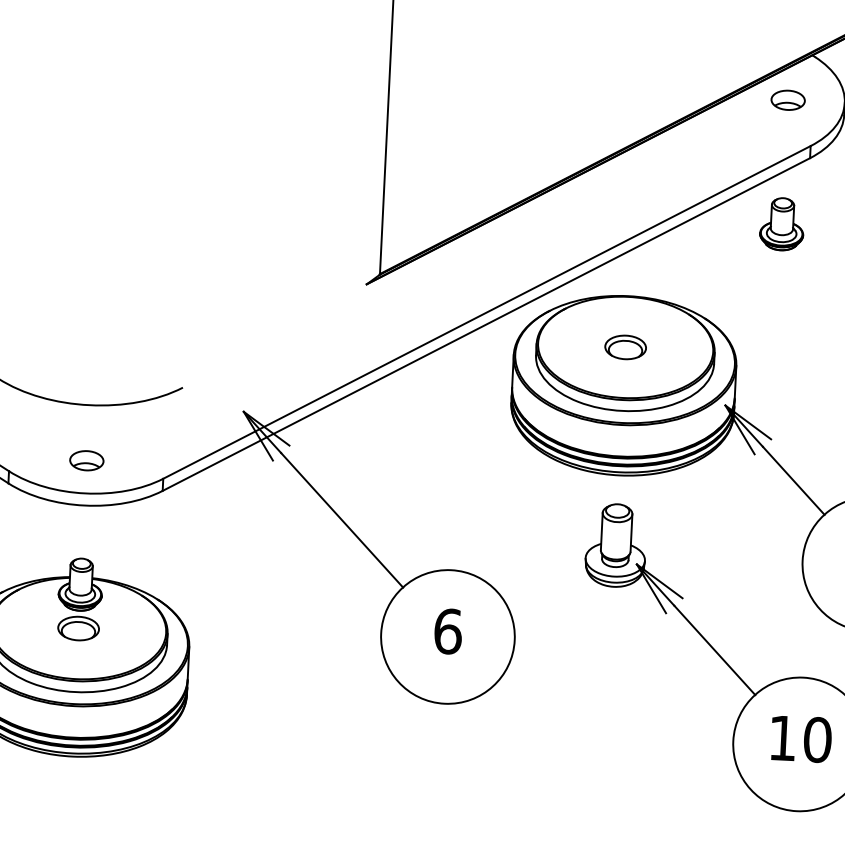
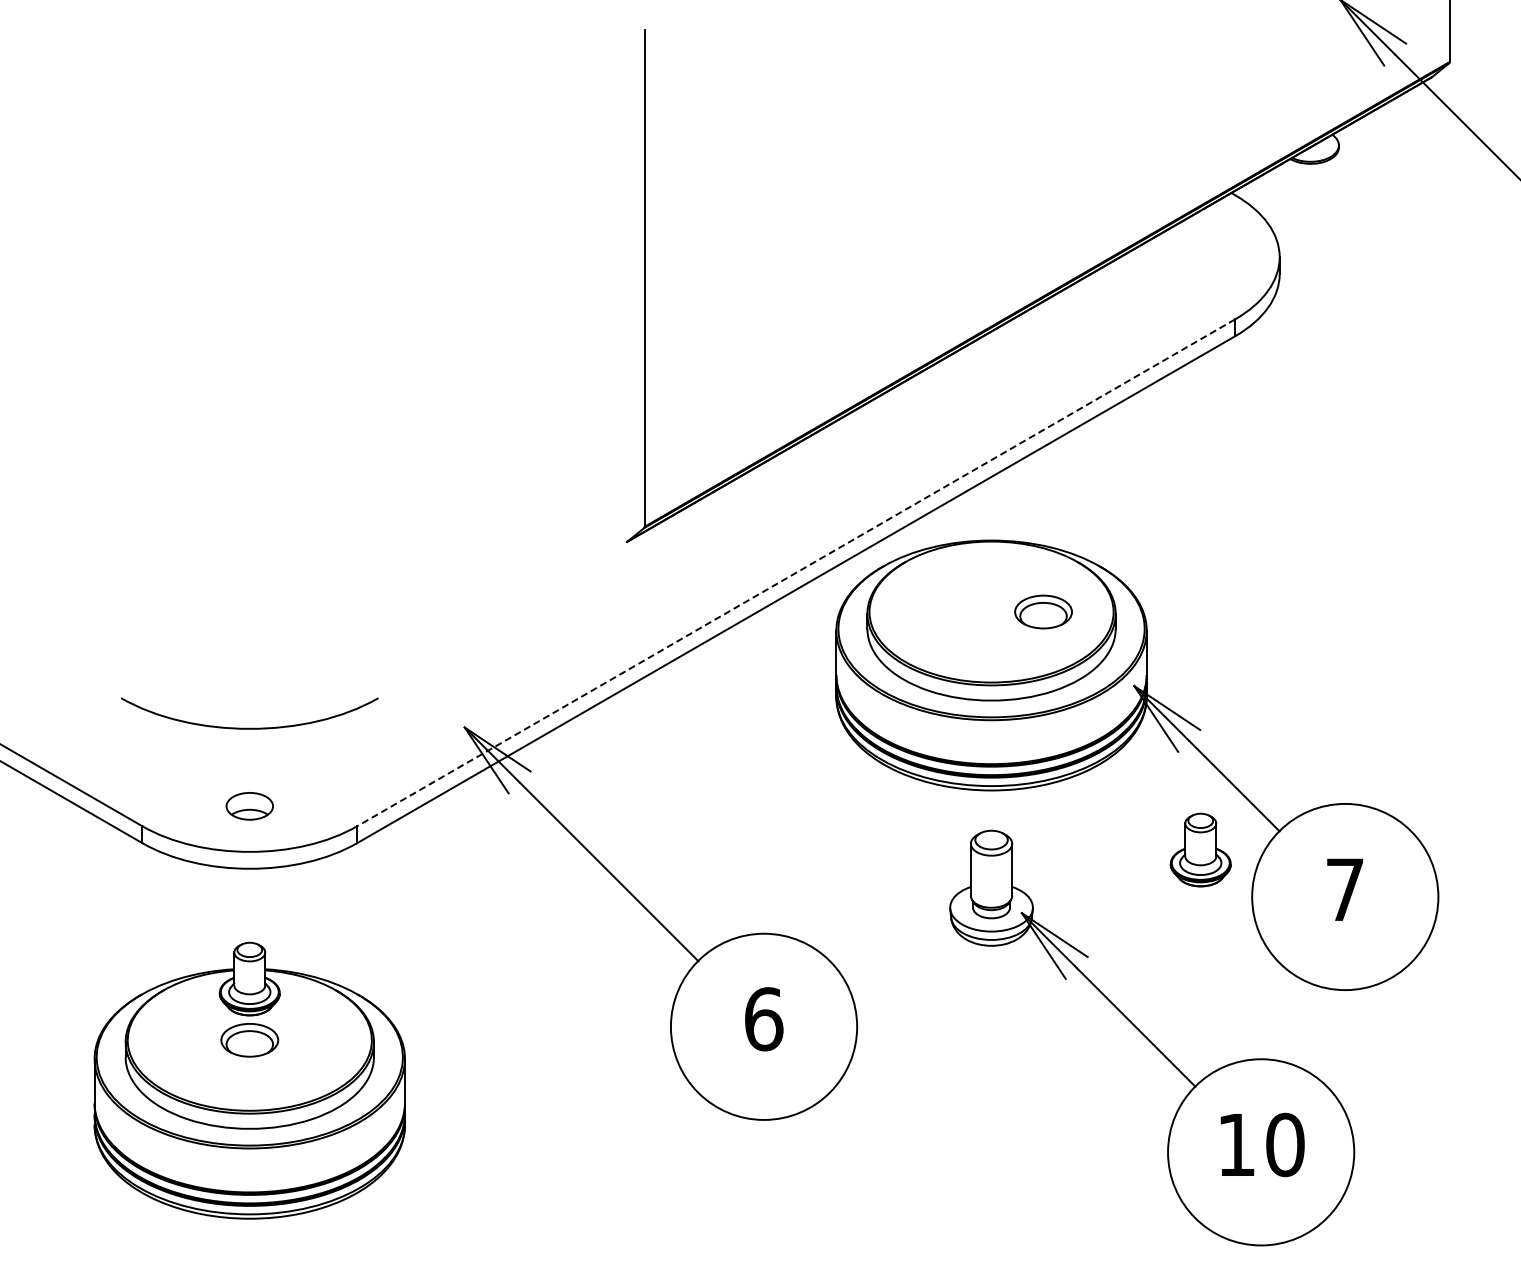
part: (787, 100) -> (1200, 257), removed
part: (781, 223) -> (1200, 849), moved
line: (487, 312) -> (796, 572), solid -> dashed
part: (625, 347) -> (1043, 611), moved

